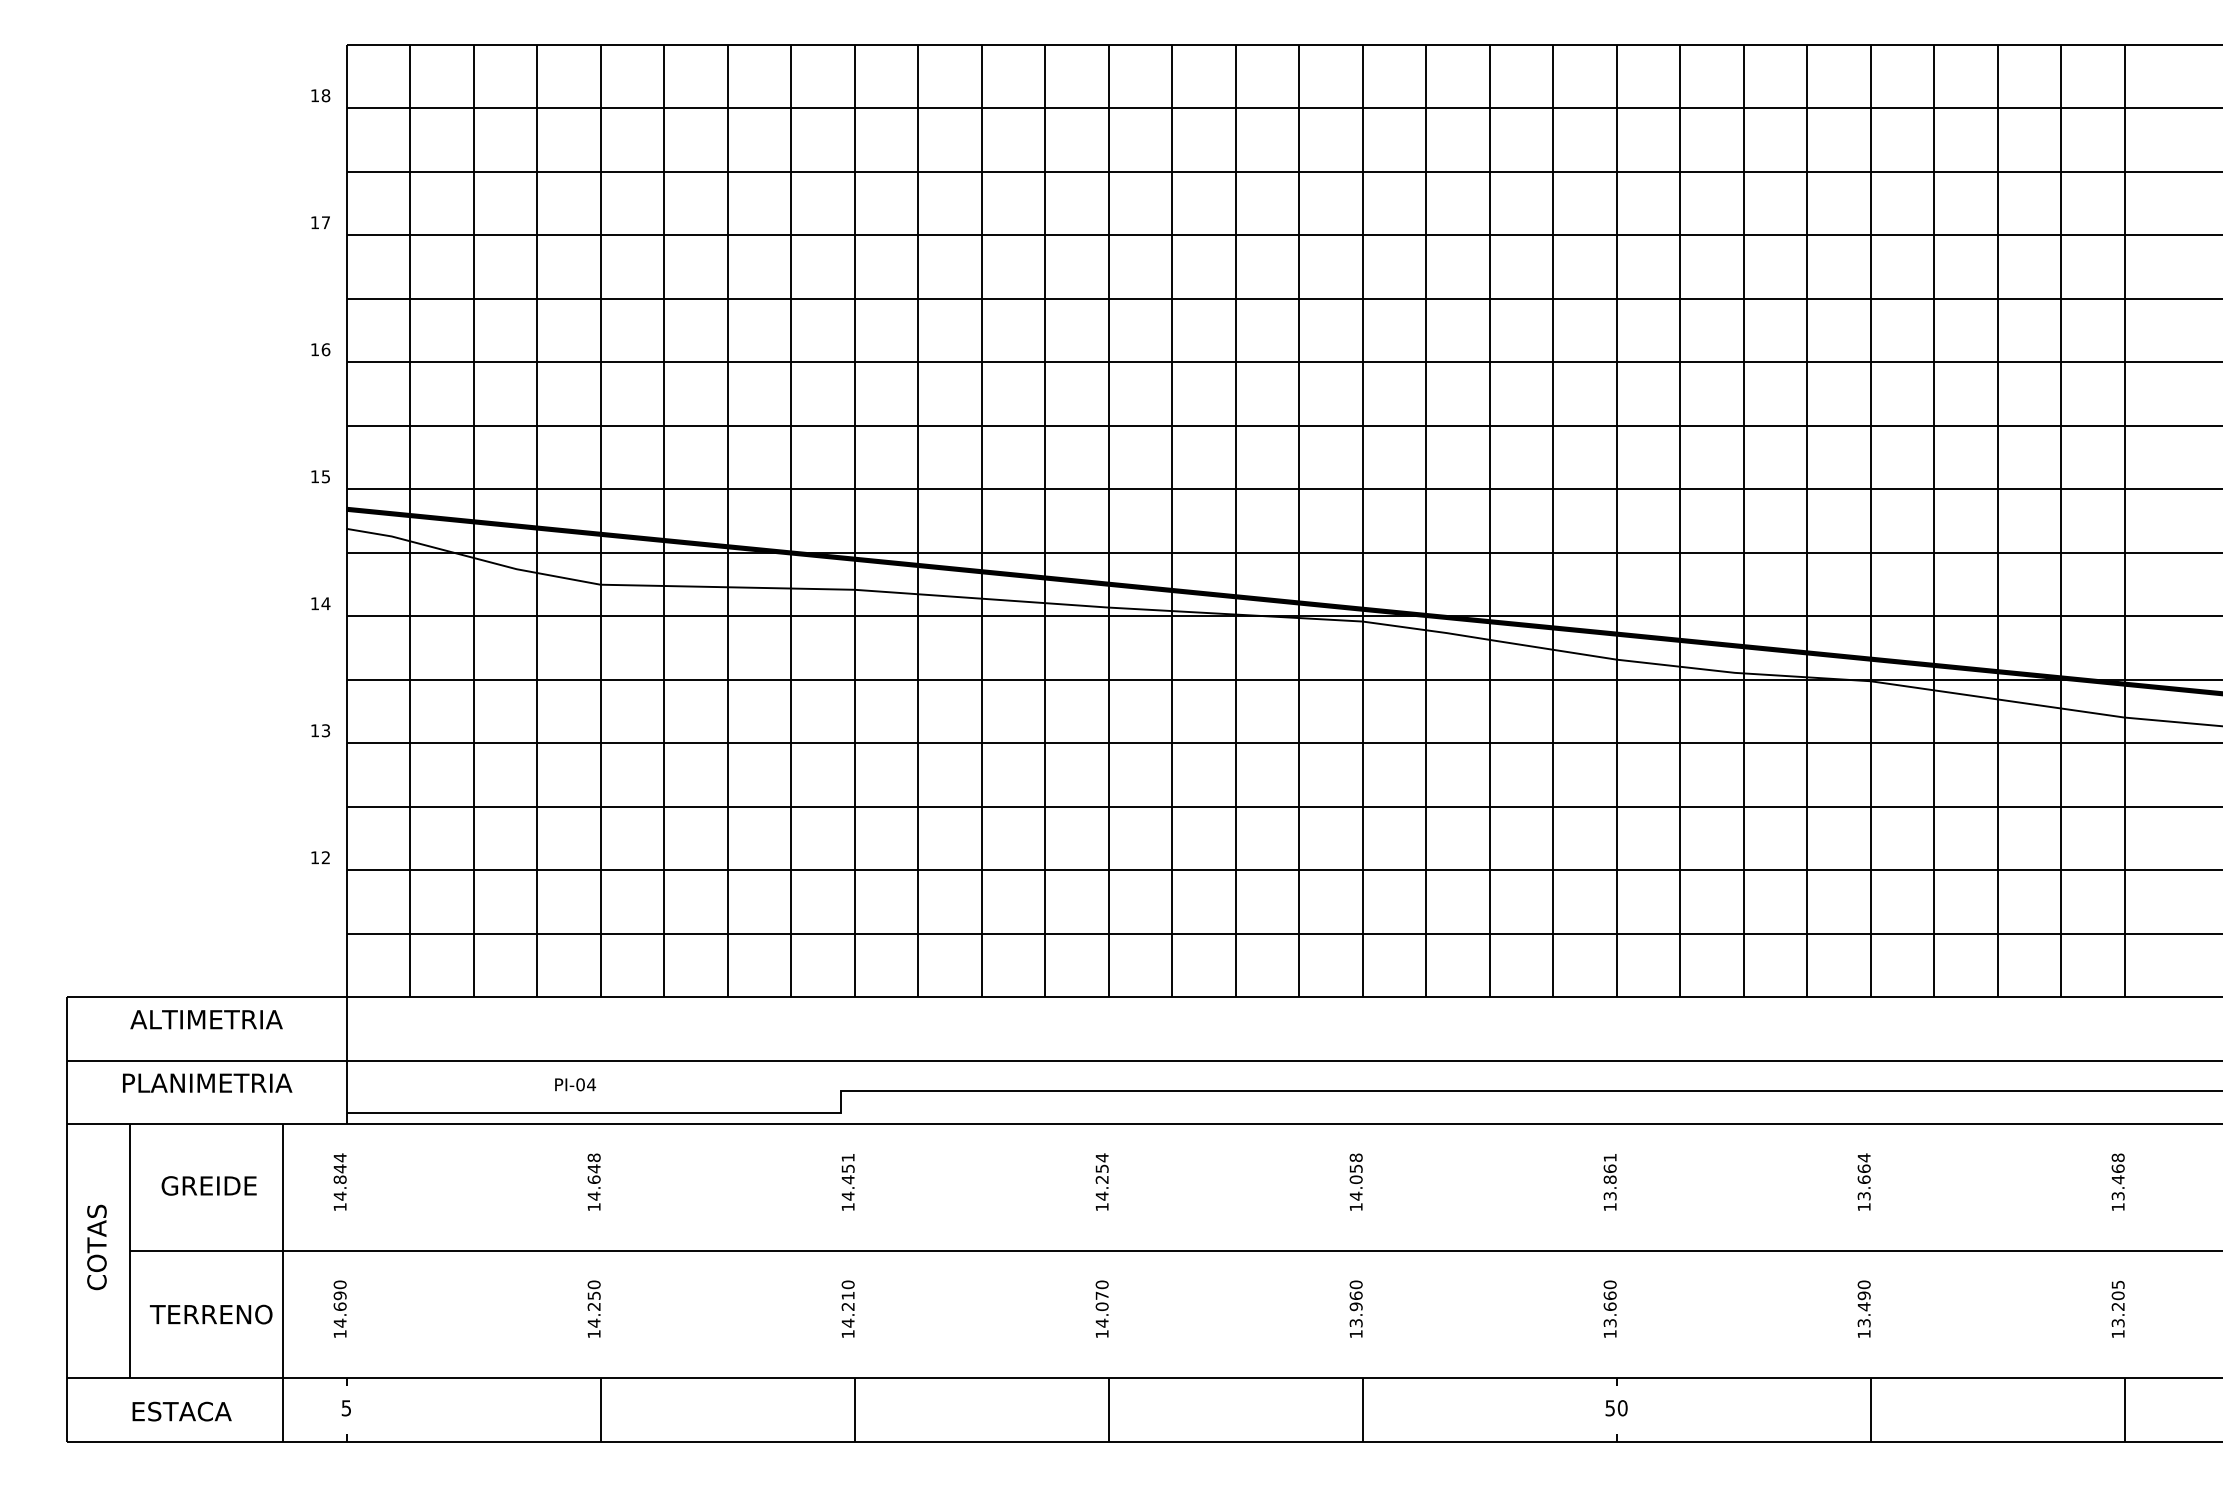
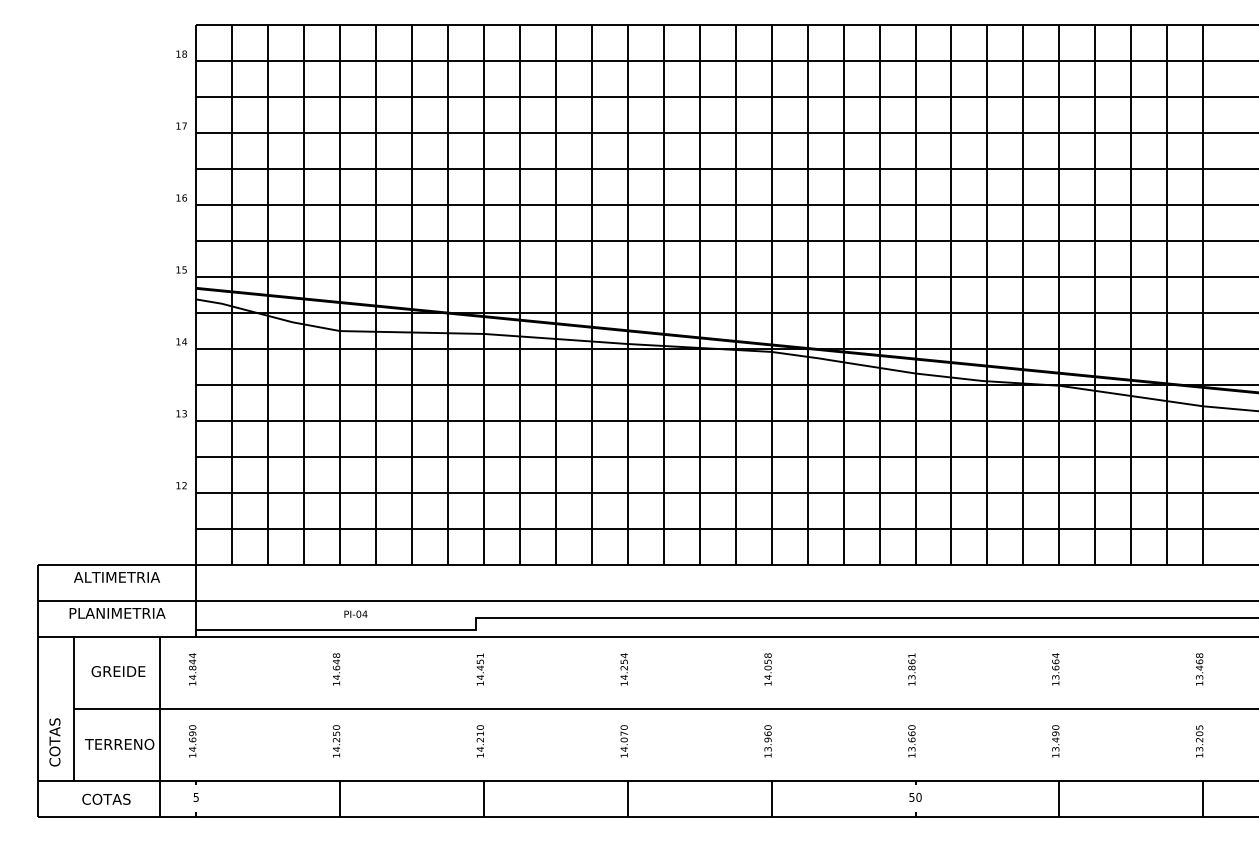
text: (574, 1083) -> (355, 613), moved
text: (96, 1247) -> (54, 742), moved
text: (182, 1410) -> (103, 798), ESTACA -> COTAS

